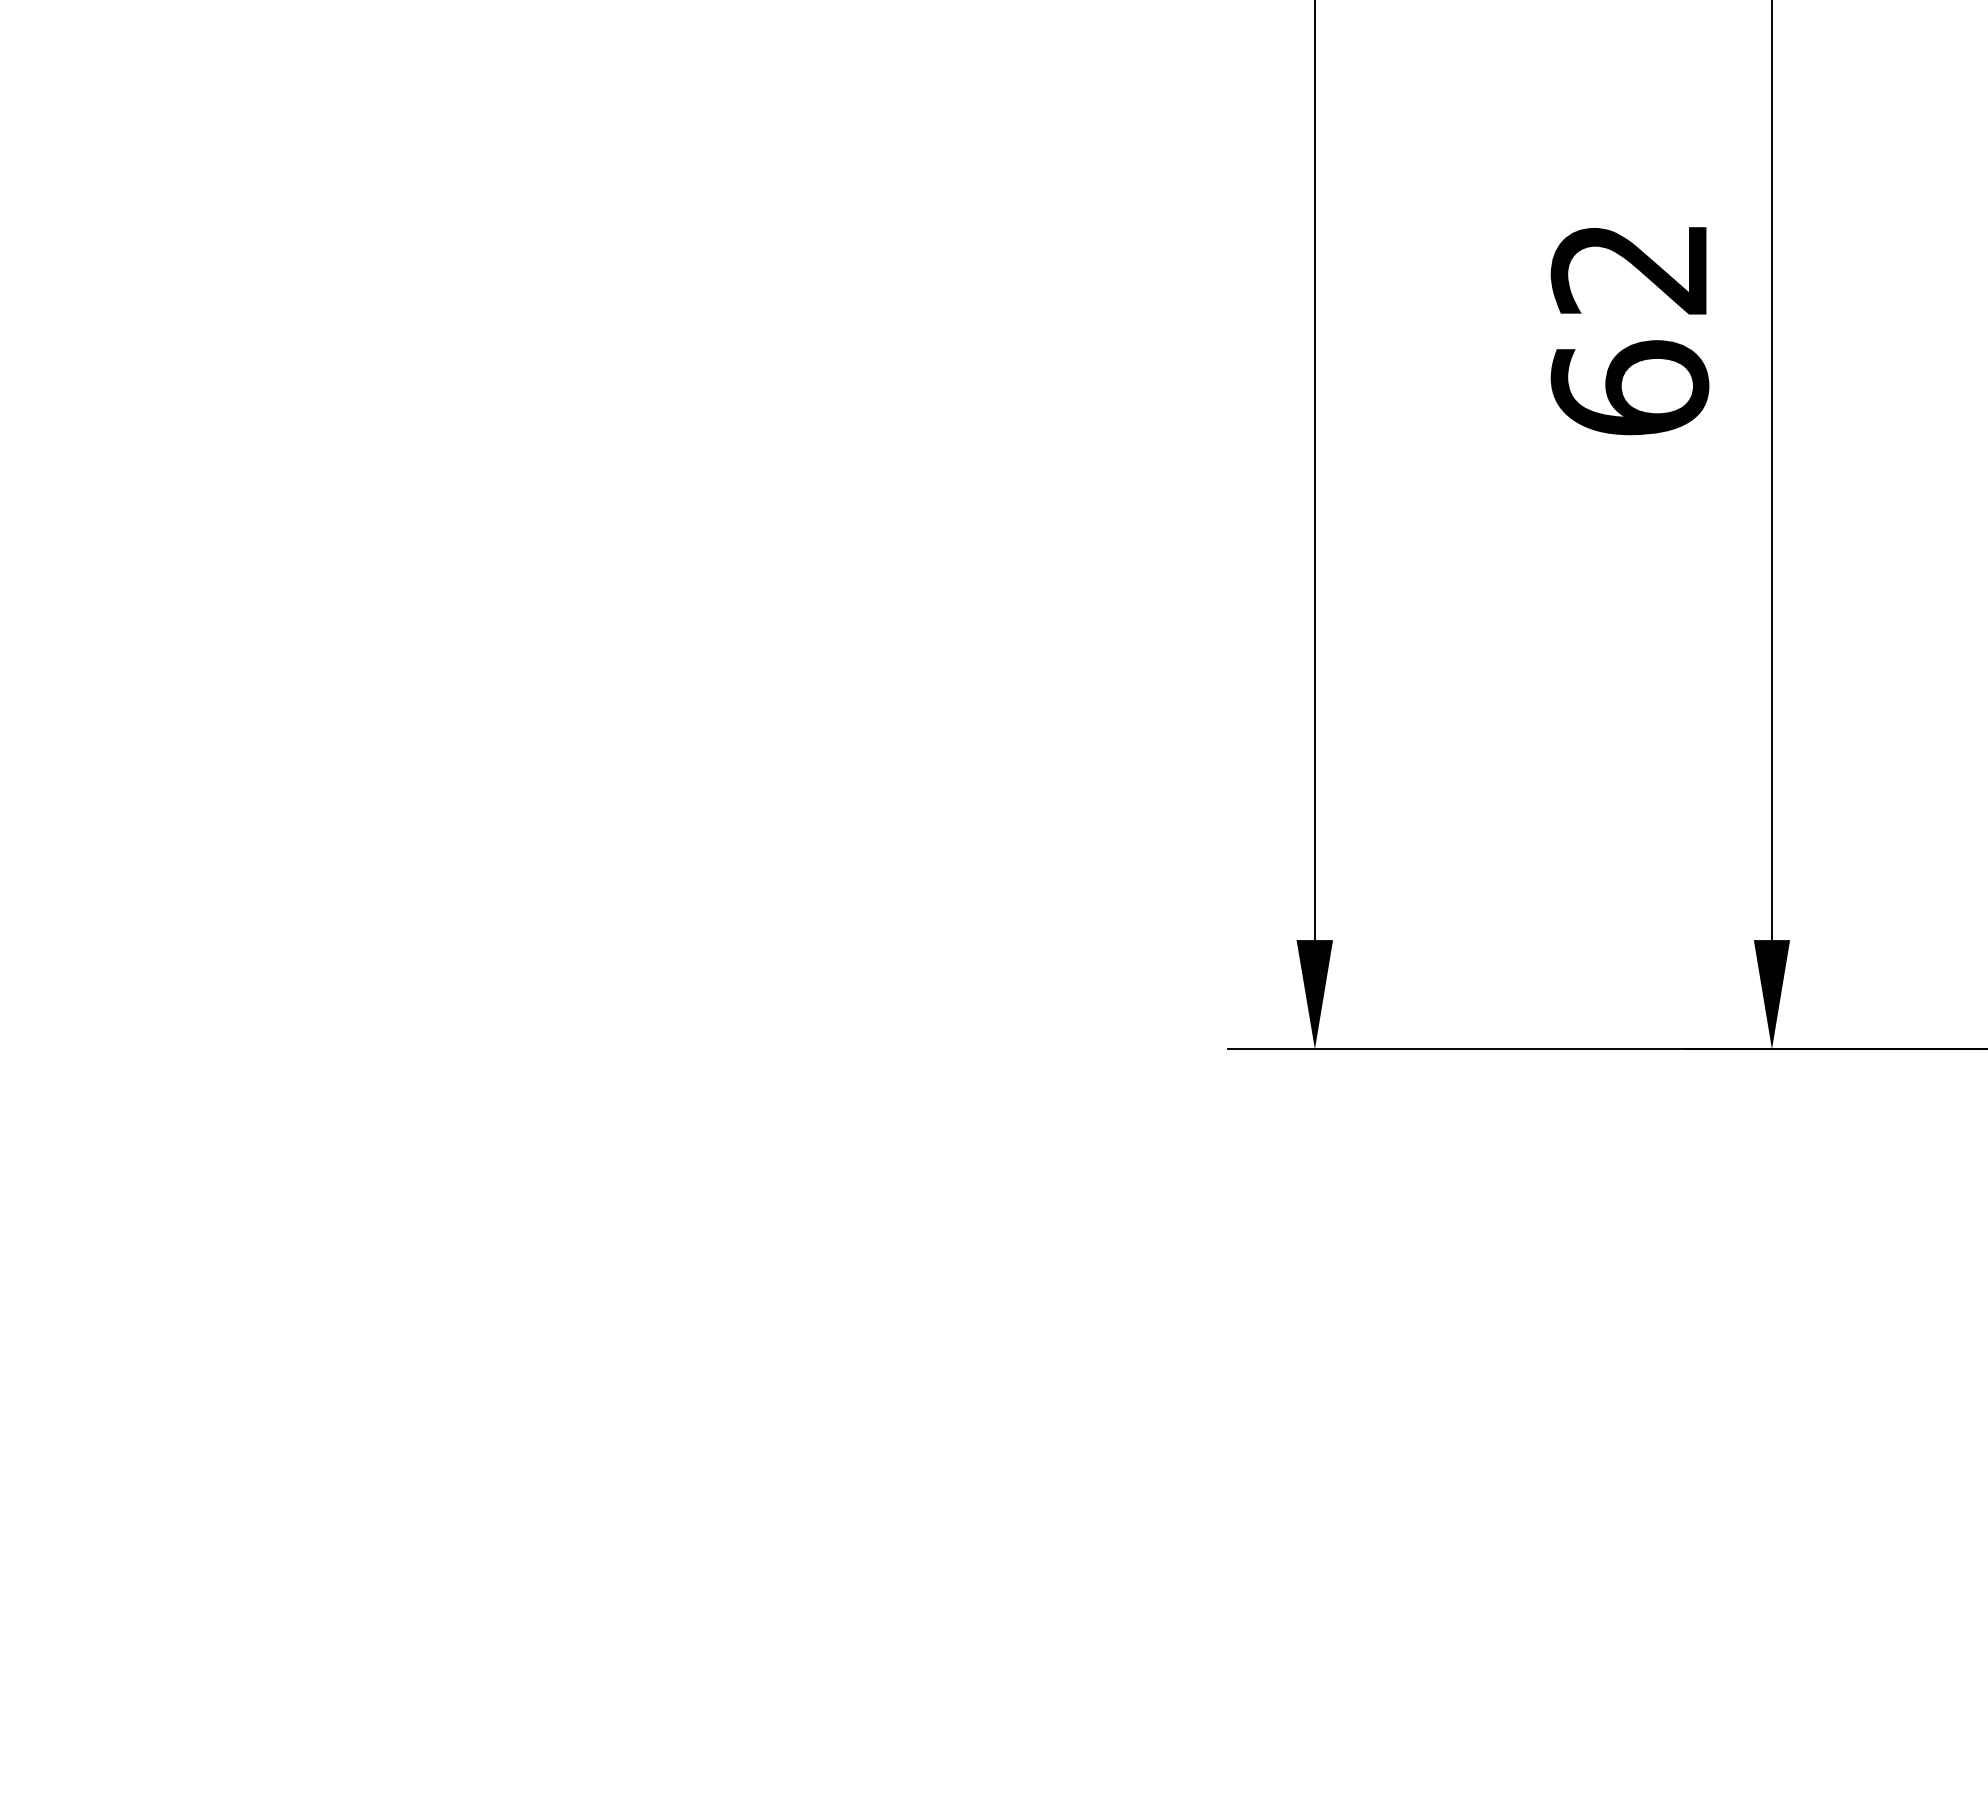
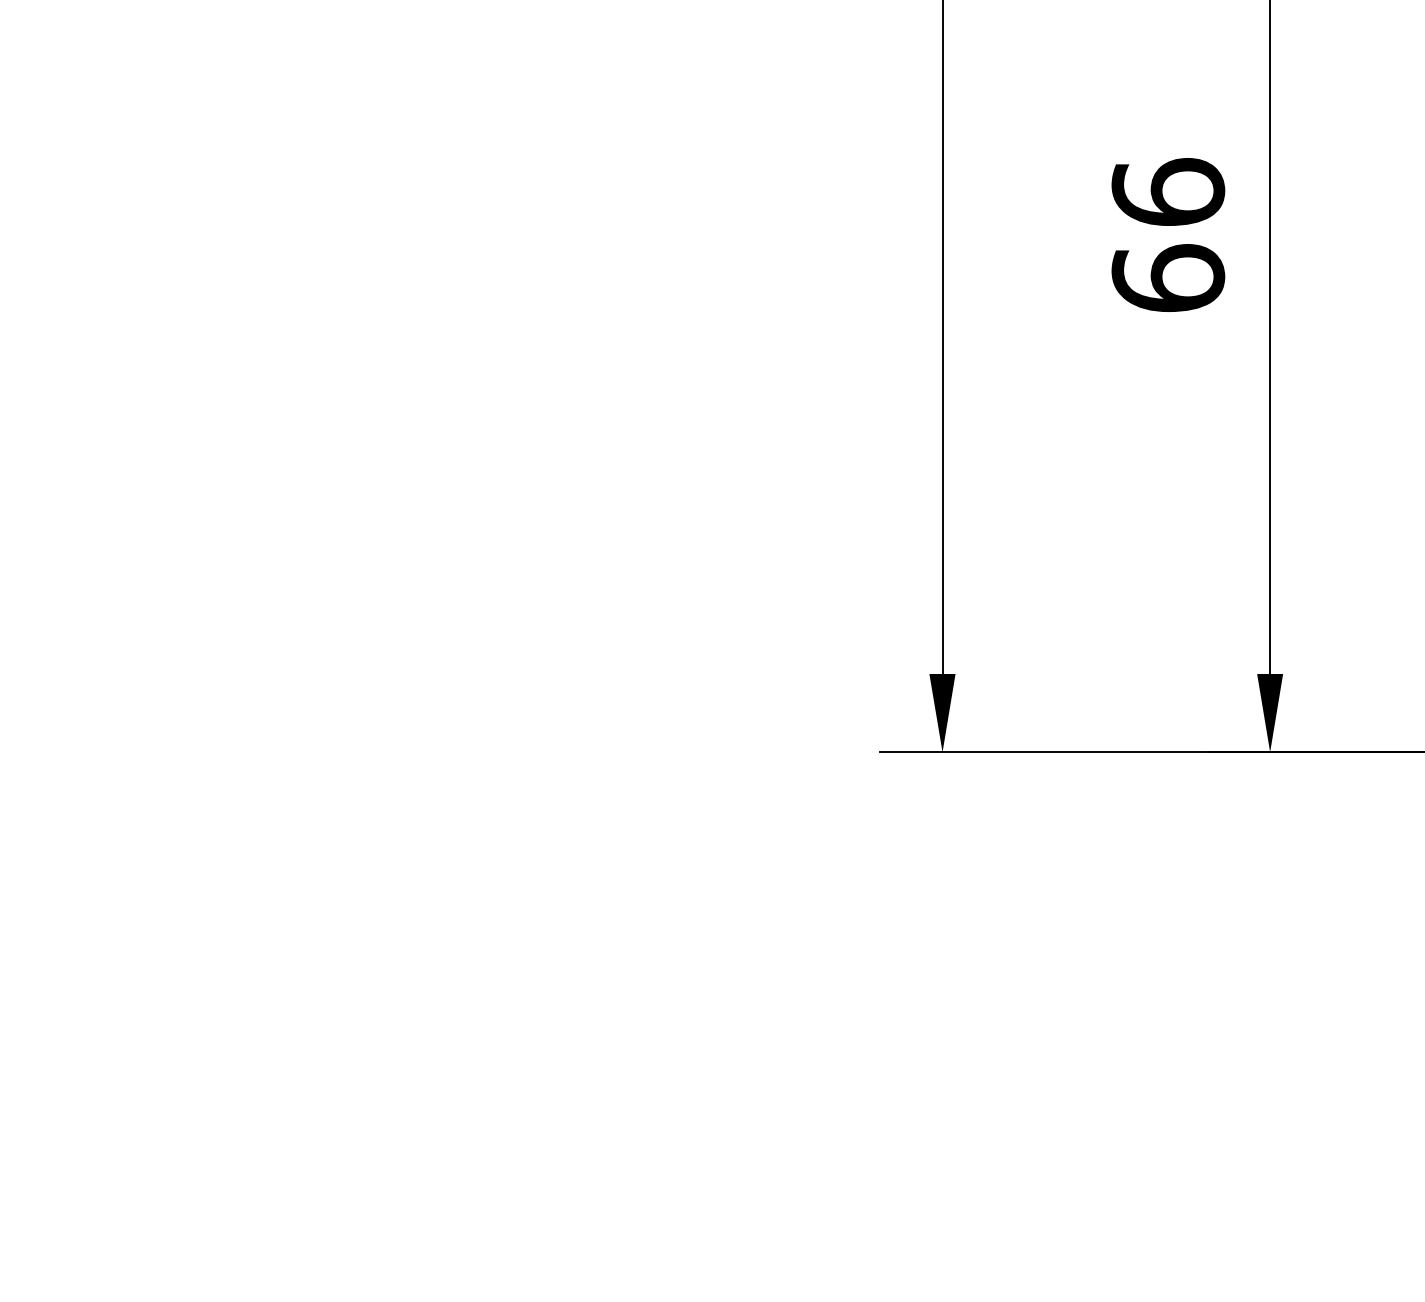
text: (1629, 267) -> (1168, 191), 62 -> 66

